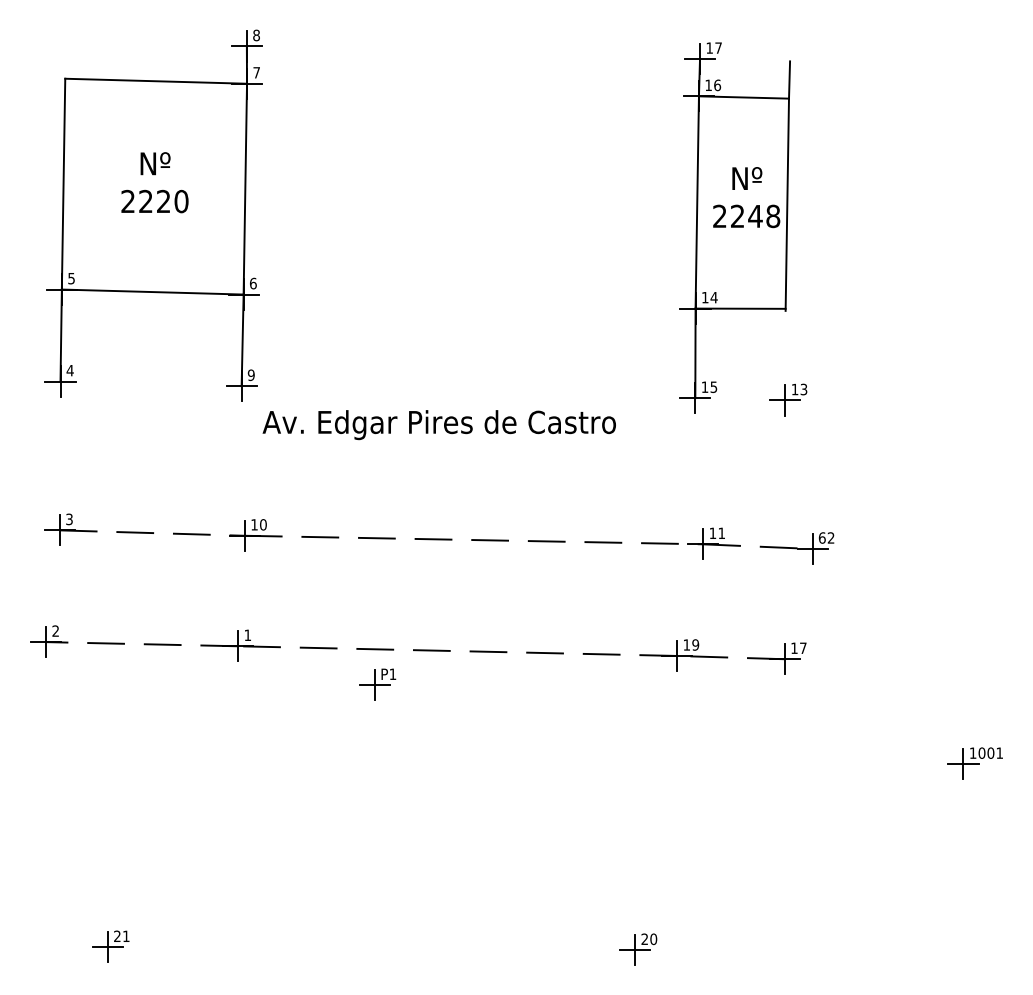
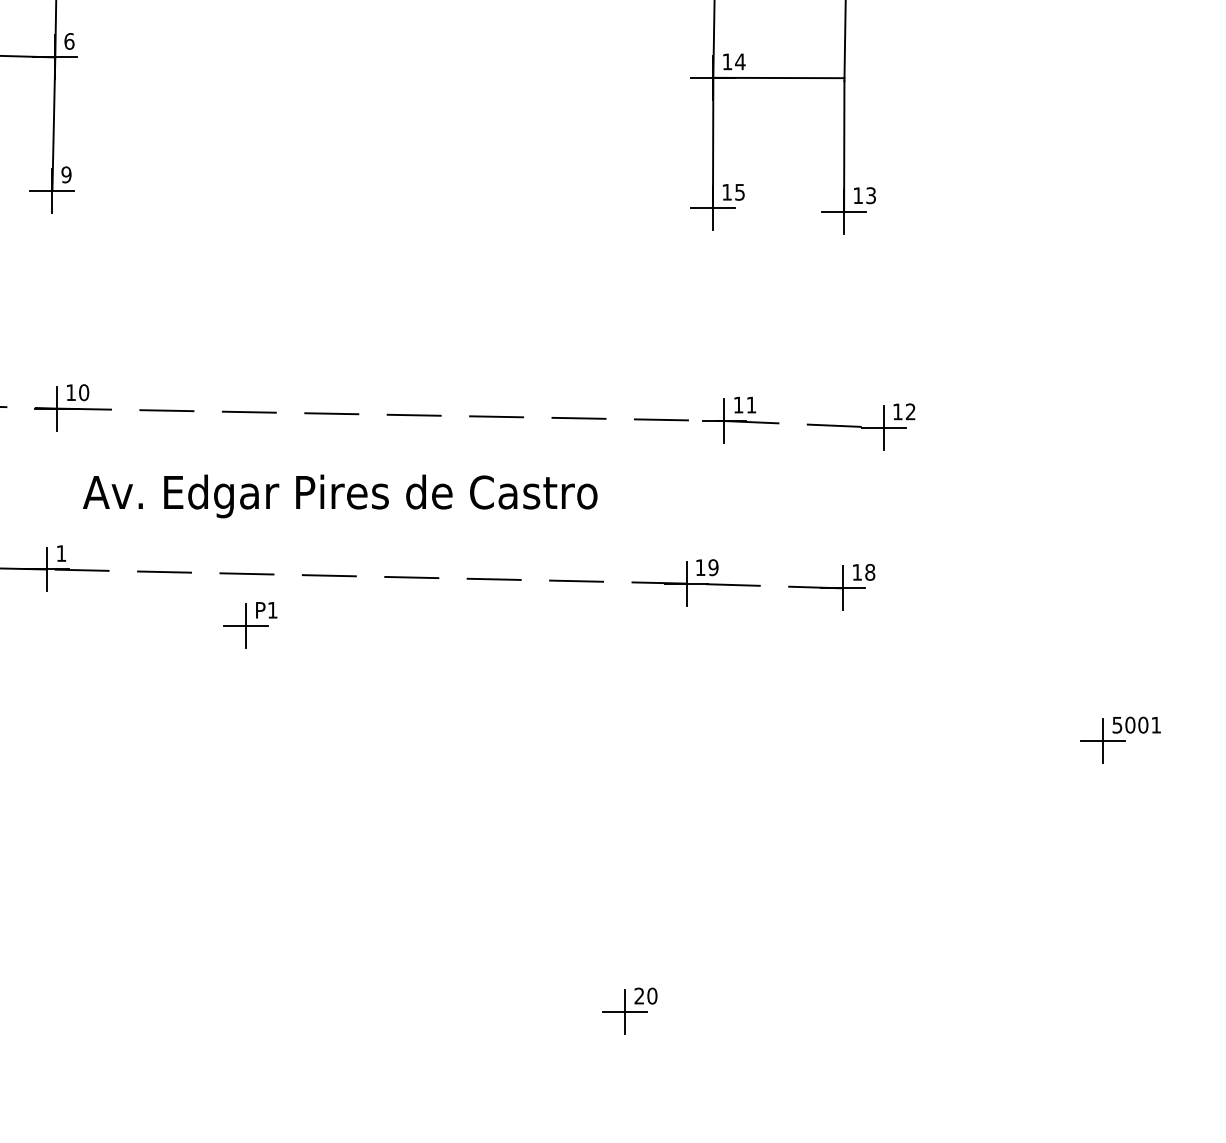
line: (785, 355) -> (844, 146), added
text: (438, 425) -> (339, 497), moved
text: (821, 537) -> (896, 411), 62 -> 12
text: (803, 648) -> (870, 572), 17 -> 18
text: (972, 752) -> (1116, 724), 1001 -> 5001

